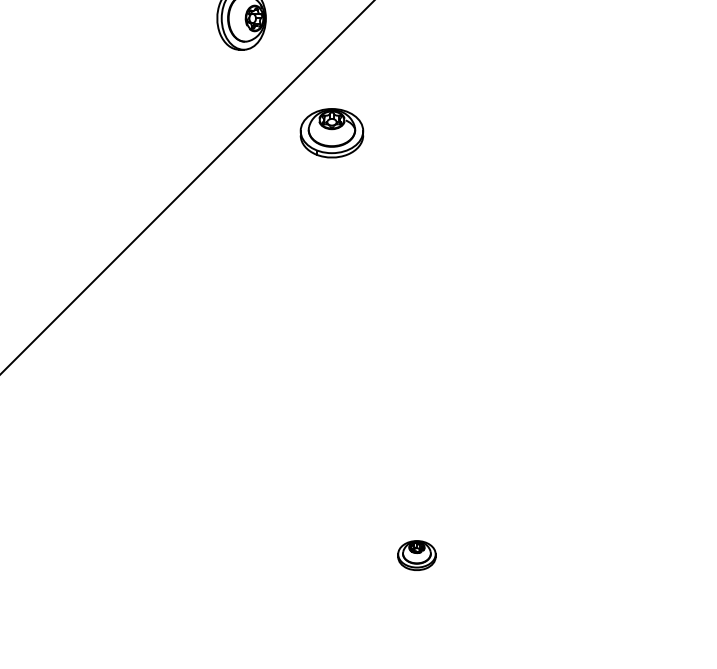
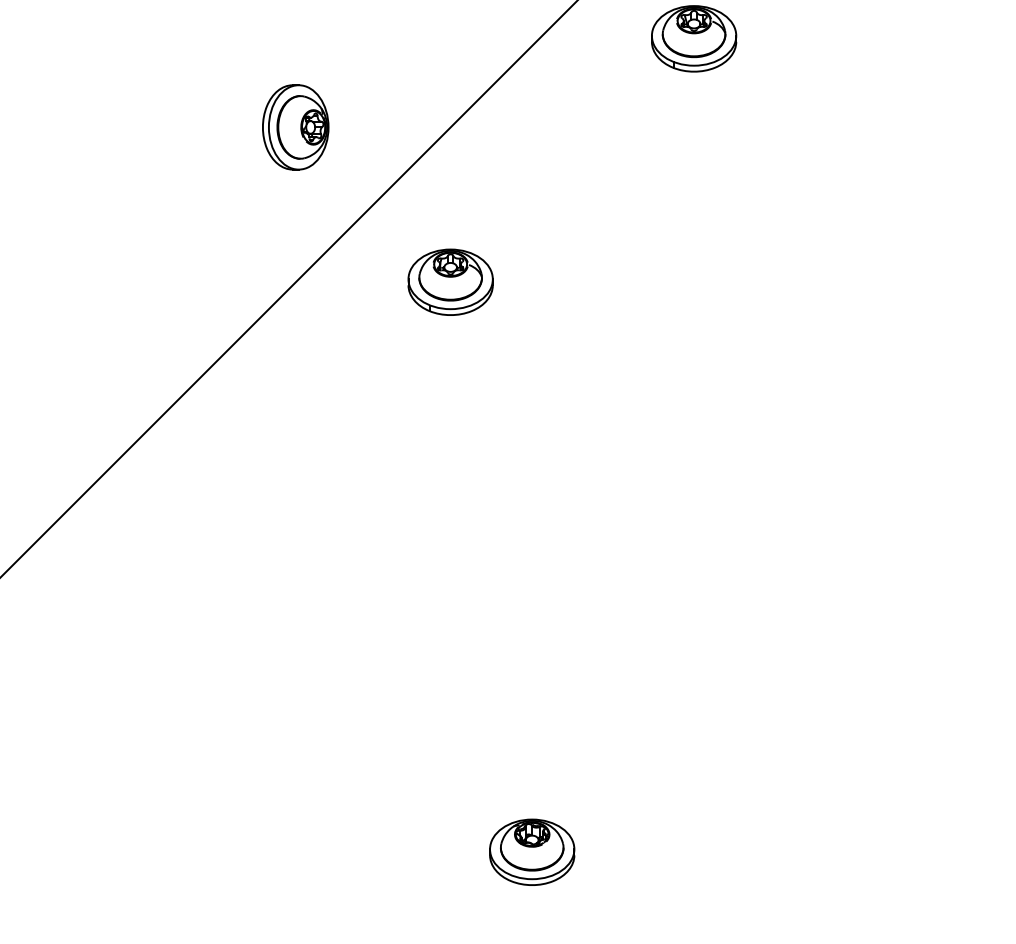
part: (331, 132) -> (450, 281), moved
part: (417, 555) -> (532, 851), size x1.67

